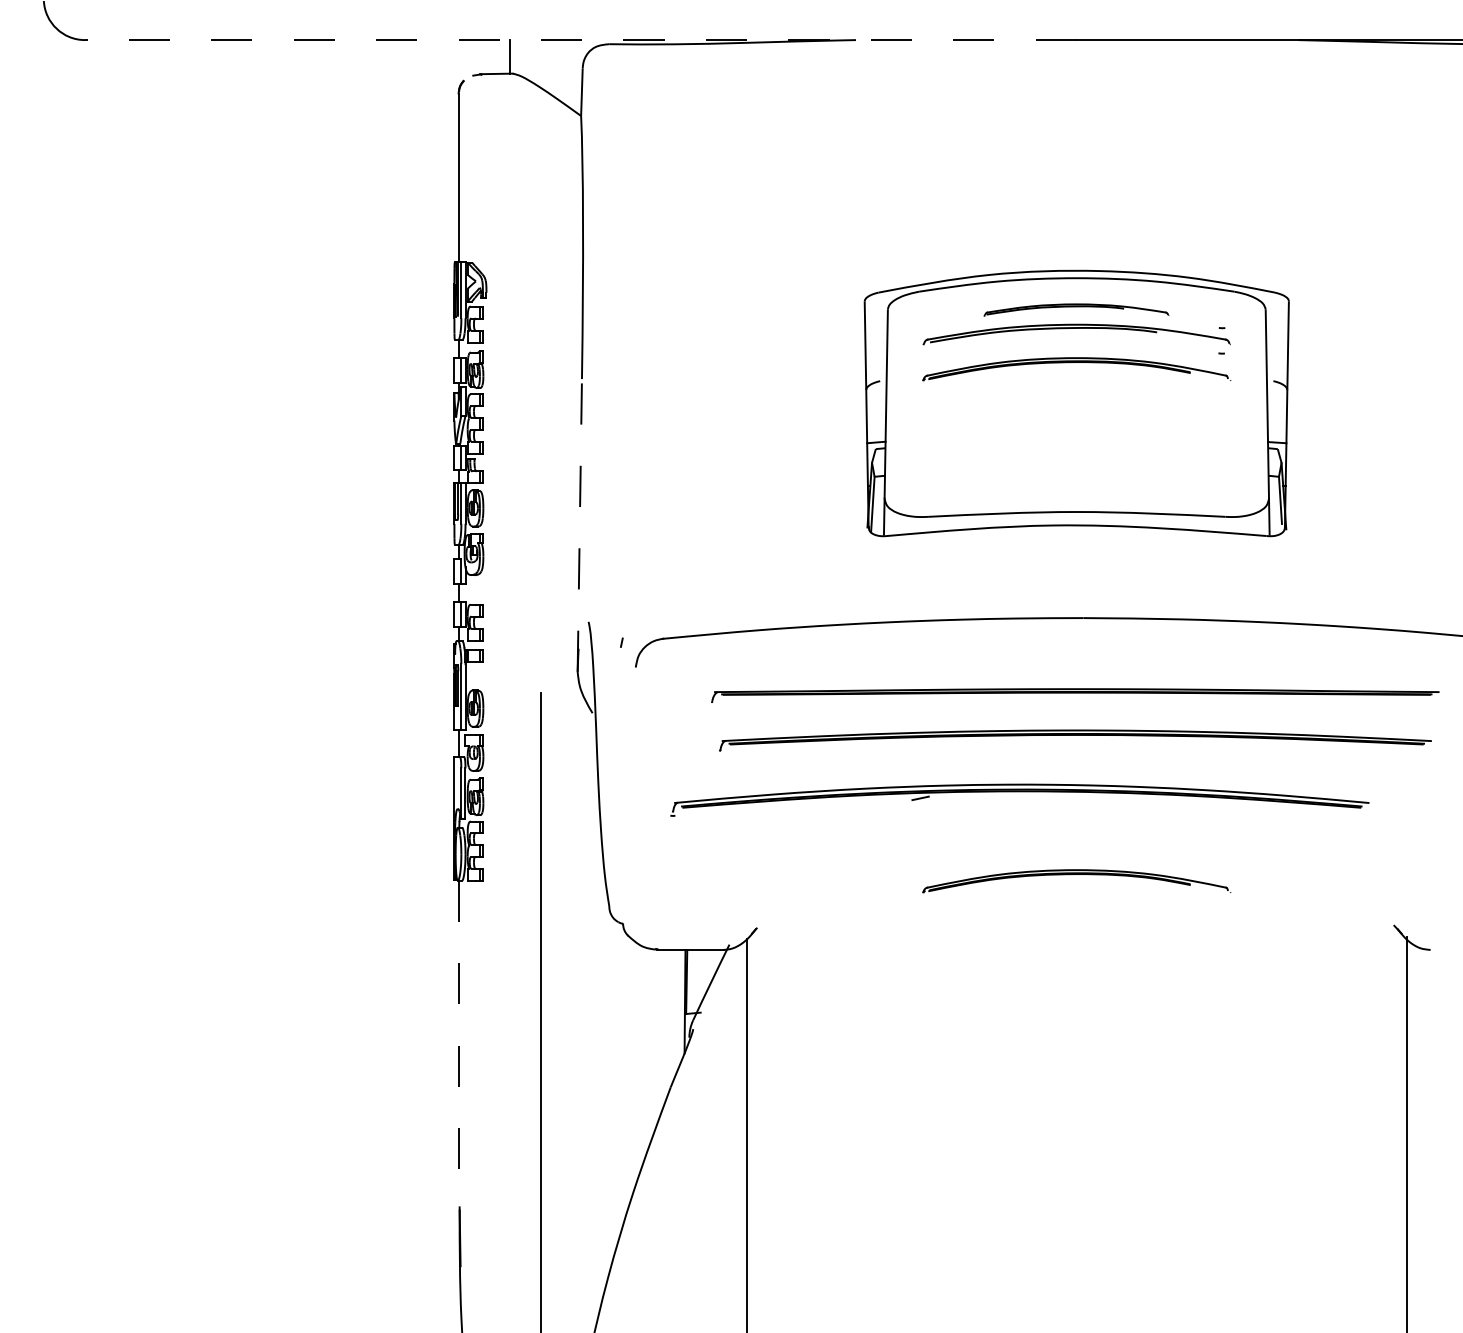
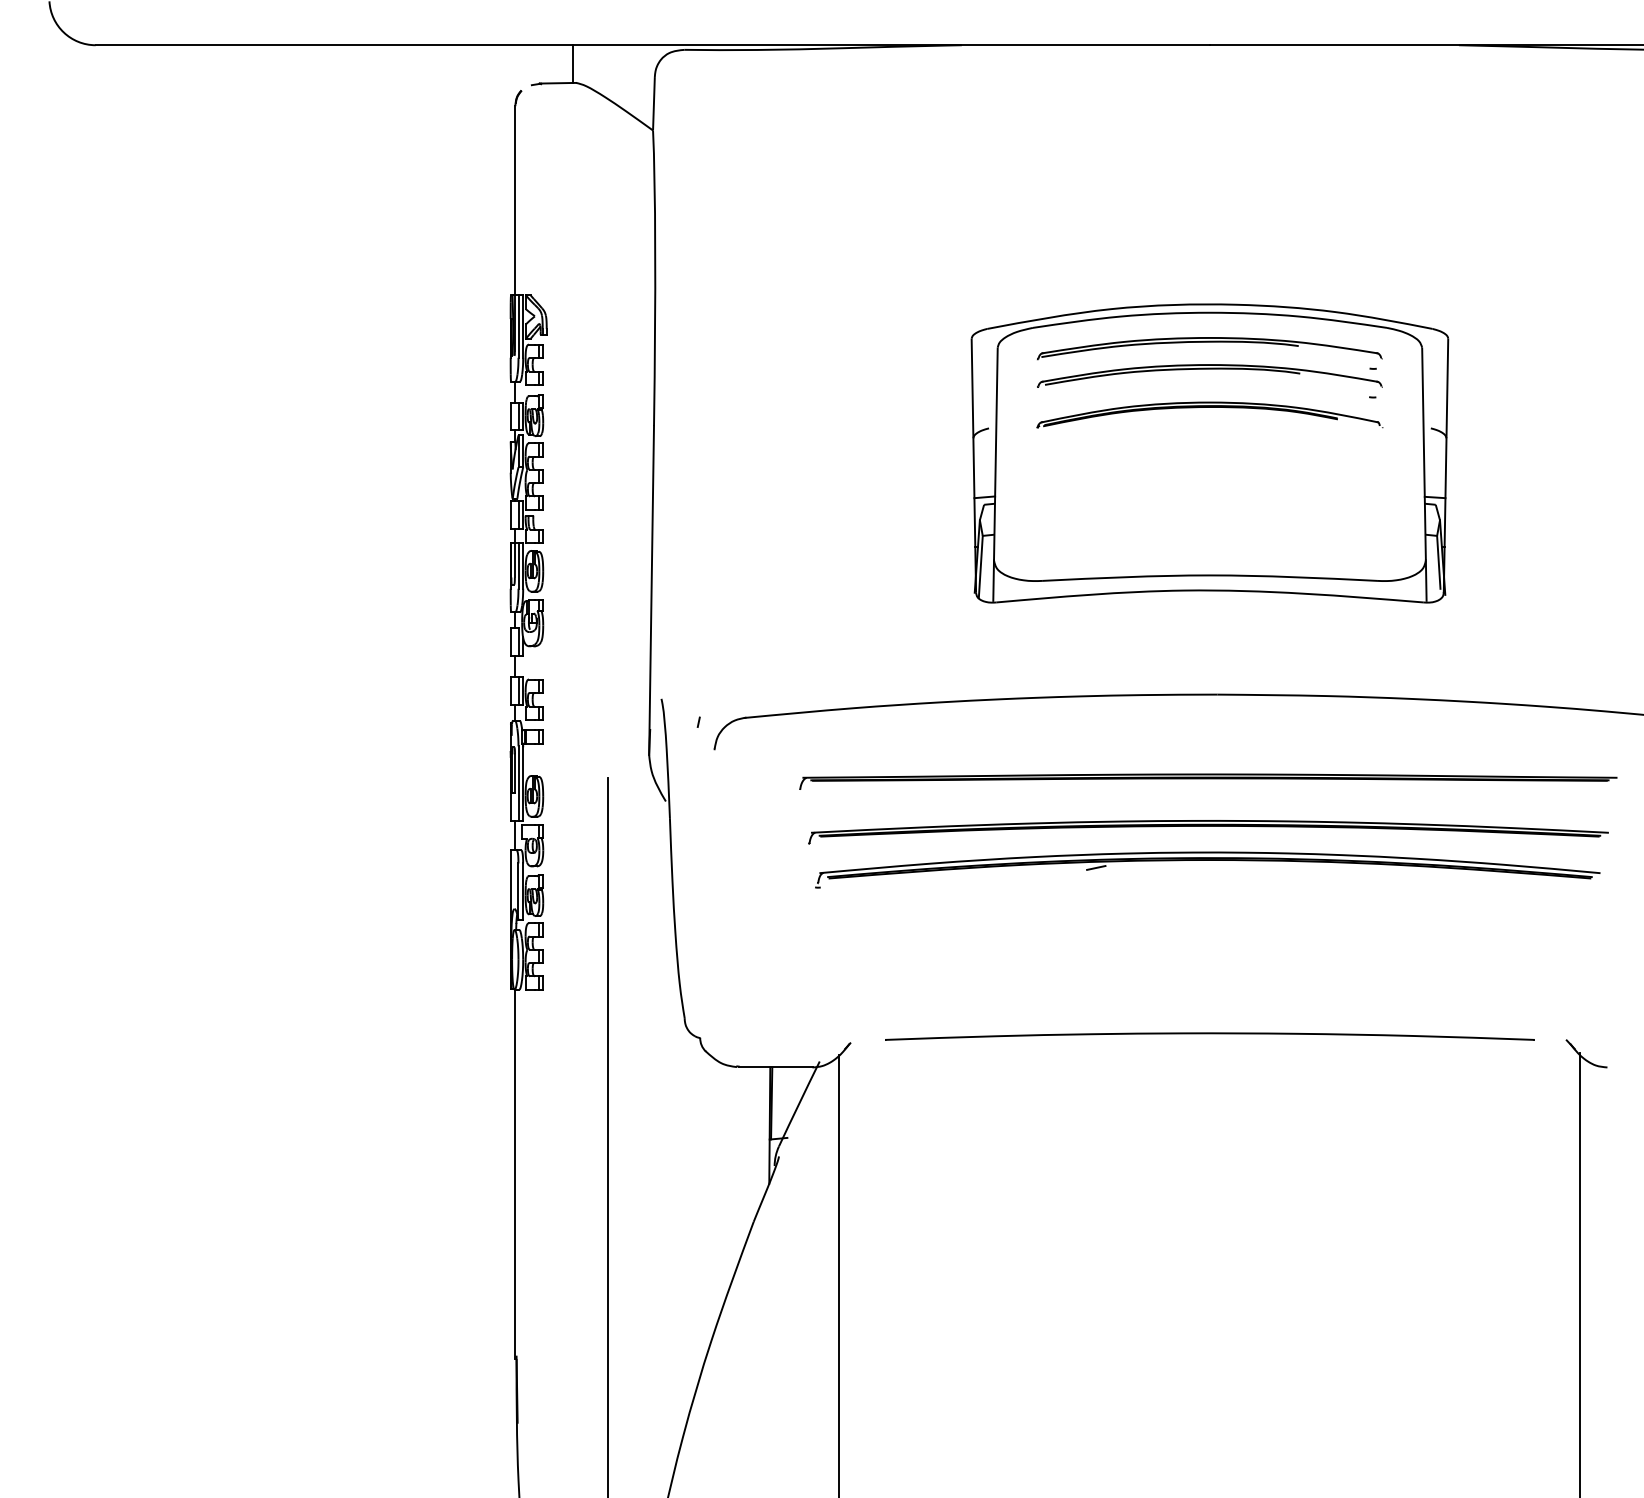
line: (580, 40) -> (652, 45), dashed -> solid
part: (1076, 309) -> (1209, 347), size x1.67
line: (579, 524) -> (651, 589), dashed -> solid
part: (1019, 792) -> (1207, 861), moved
part: (1076, 874) -> (1209, 982), removed
part: (1076, 922) -> (1209, 1036), added
line: (458, 1045) -> (515, 1174), dashed -> solid

